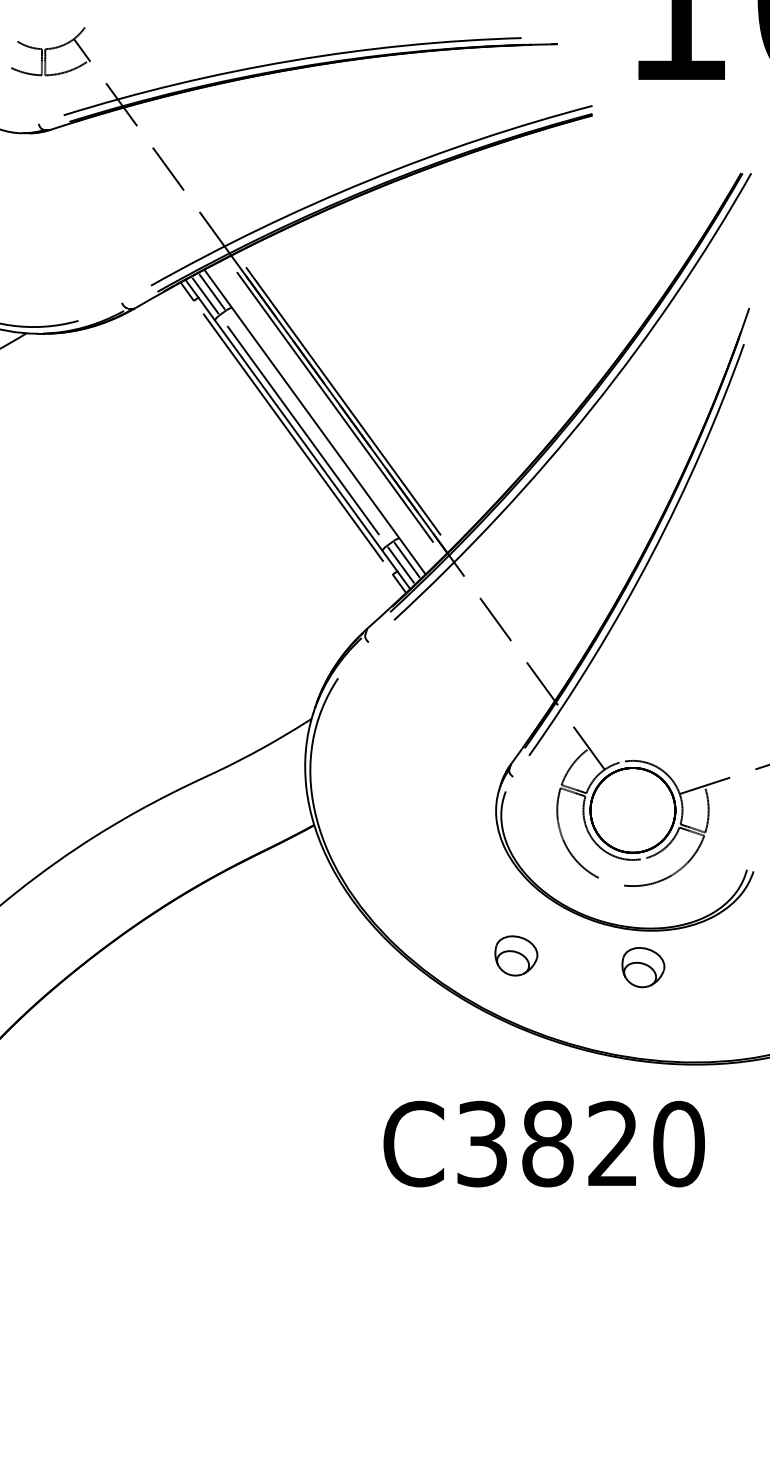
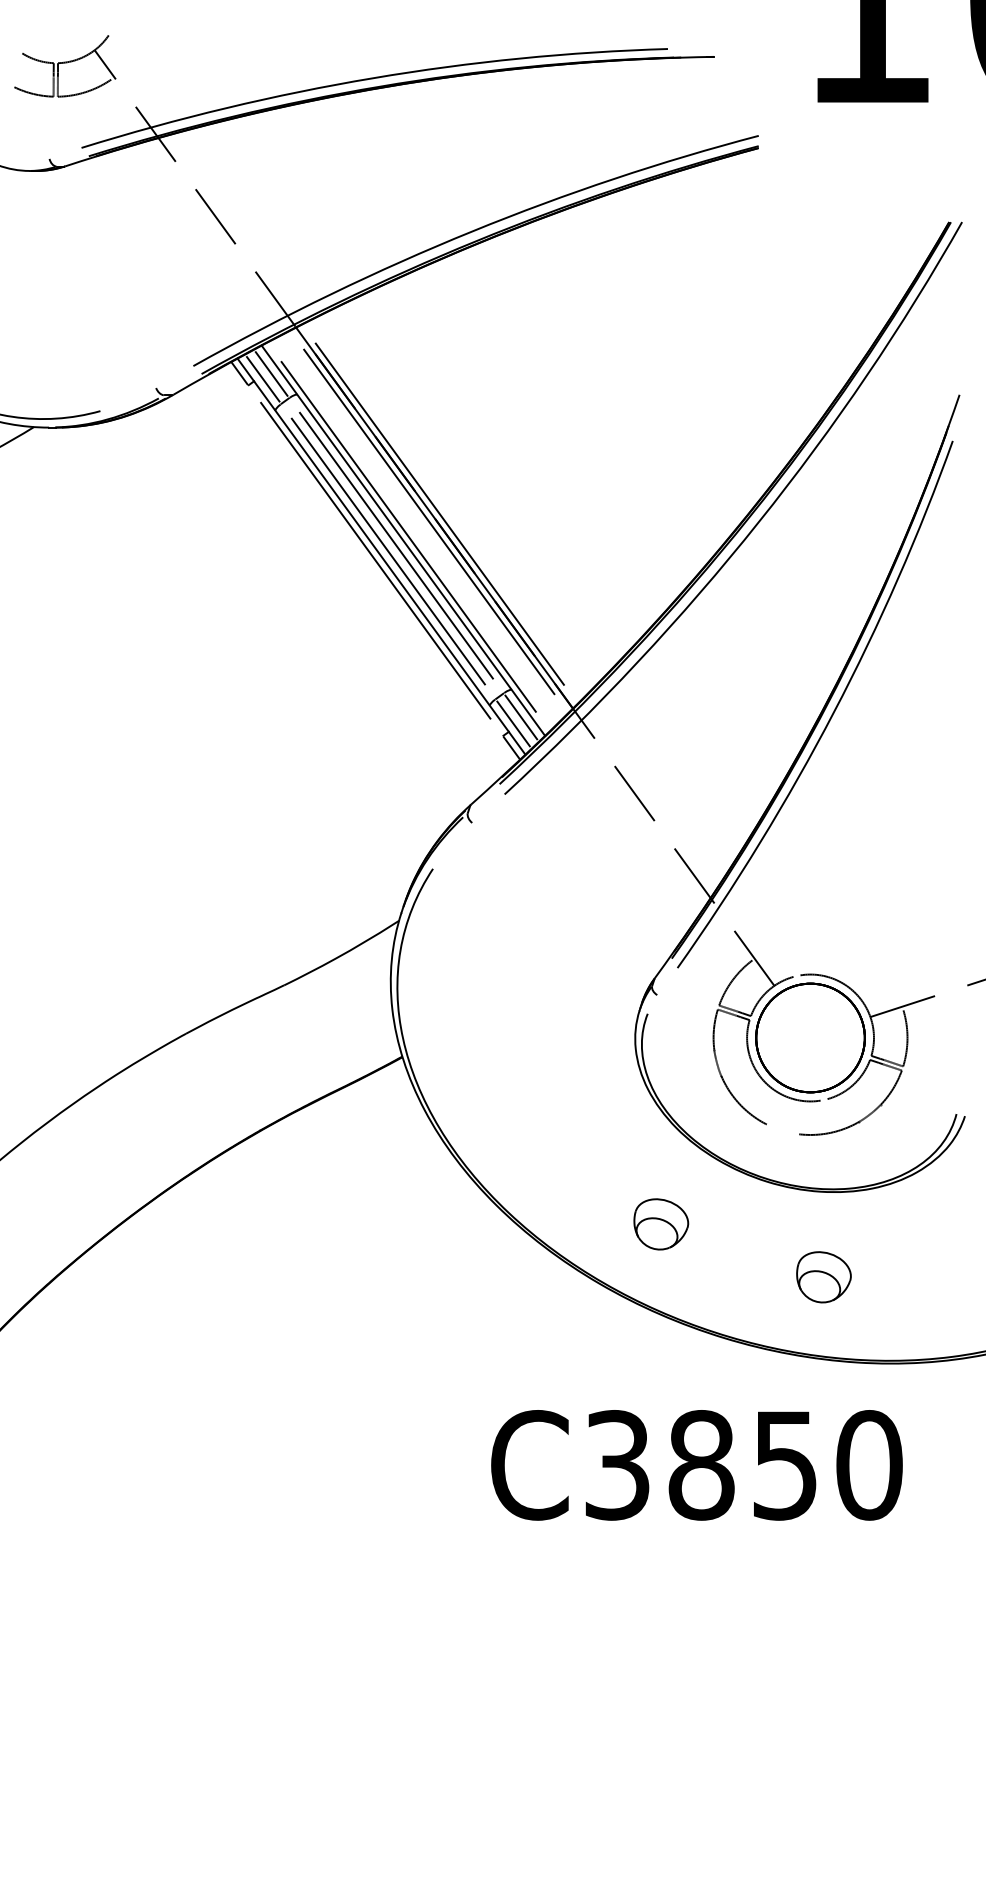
line: (319, 418) -> (408, 536), added
line: (309, 425) -> (396, 545), added
part: (643, 967) -> (823, 1277), moved
text: (612, 1144) -> (784, 1465), C3820 -> C3850

